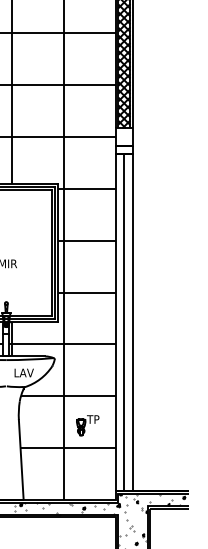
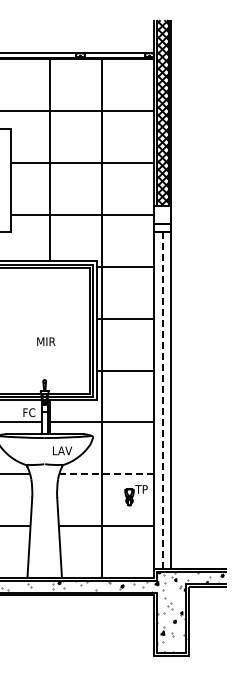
line: (124, 322) -> (162, 400), solid -> dashed
line: (69, 396) -> (107, 474), solid -> dashed
part: (87, 425) -> (135, 495), moved

